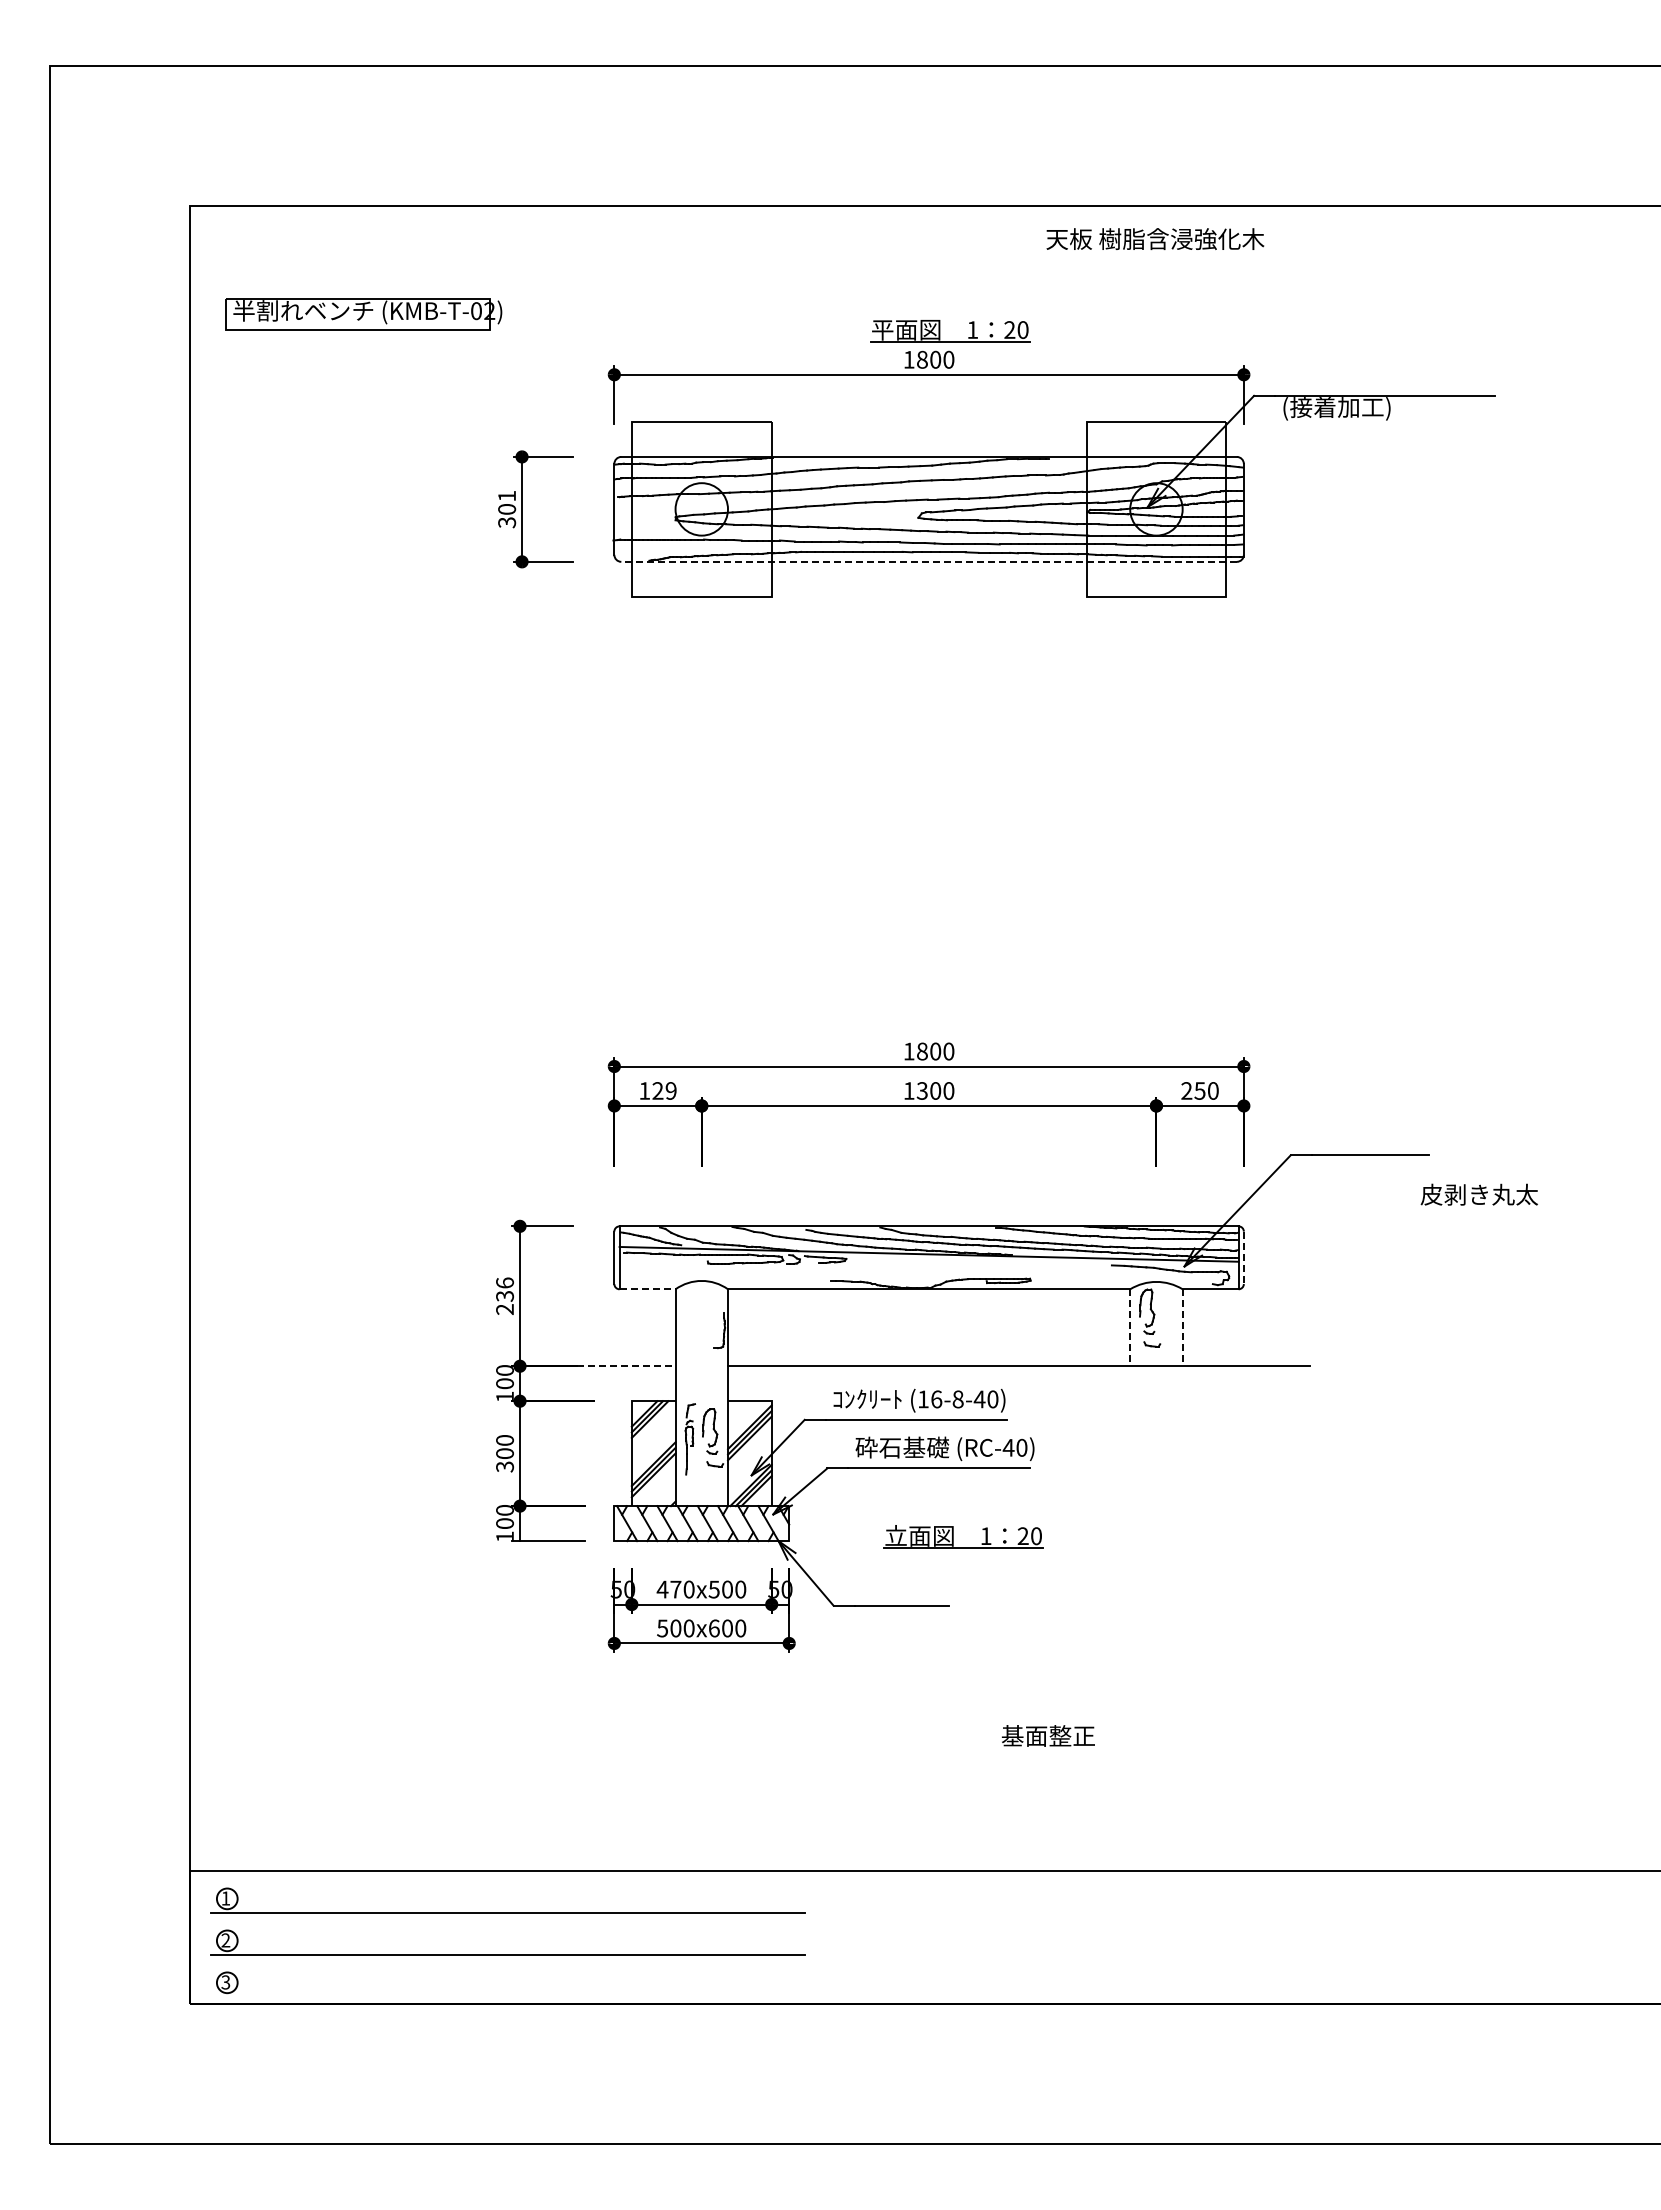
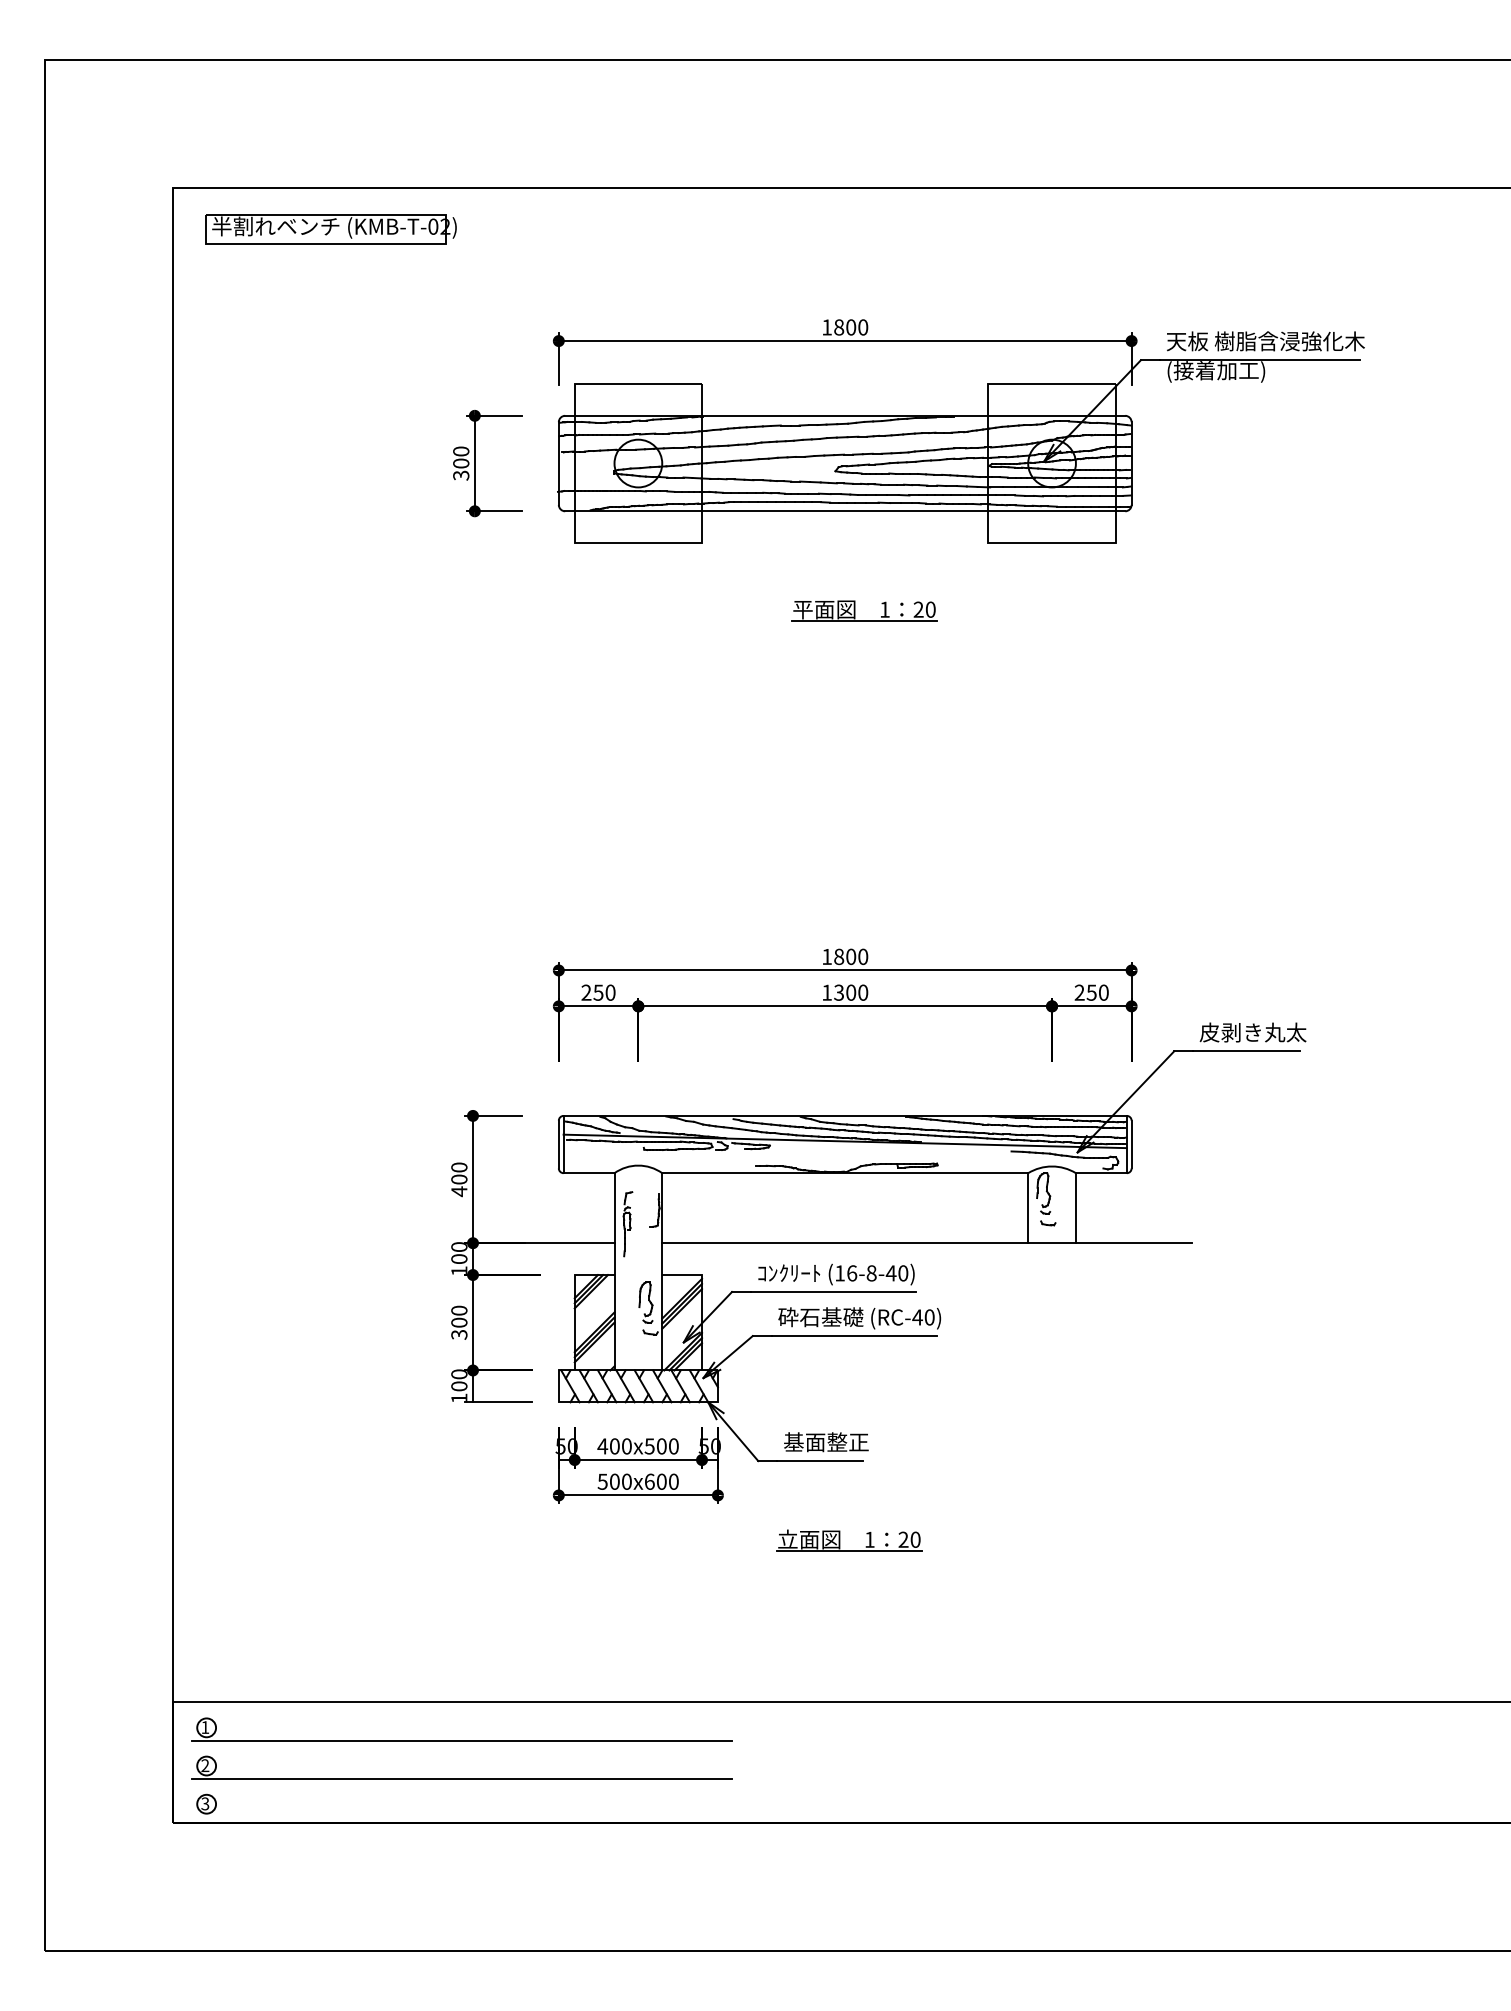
text: (1155, 238) -> (1265, 340), moved
part: (363, 314) -> (330, 229), moved
part: (940, 331) -> (855, 611), moved
text: (507, 495) -> (461, 450), 301 -> 300
line: (929, 561) -> (845, 510), dashed -> solid
text: (657, 1090) -> (598, 992), 129 -> 250
text: (1478, 1194) -> (1252, 1032), moved
line: (1243, 1258) -> (1131, 1145), dashed -> solid
line: (647, 1289) -> (588, 1173), dashed -> solid
text: (504, 1296) -> (458, 1179), 236 -> 400
line: (1130, 1328) -> (1028, 1208), dashed -> solid
line: (1182, 1328) -> (1075, 1208), dashed -> solid
line: (626, 1366) -> (569, 1243), dashed -> solid
part: (689, 1439) -> (627, 1224), moved
part: (953, 1536) -> (840, 1540), moved
text: (675, 1589) -> (614, 1446), 470x500 -> 400x500
text: (1048, 1735) -> (826, 1441), moved

